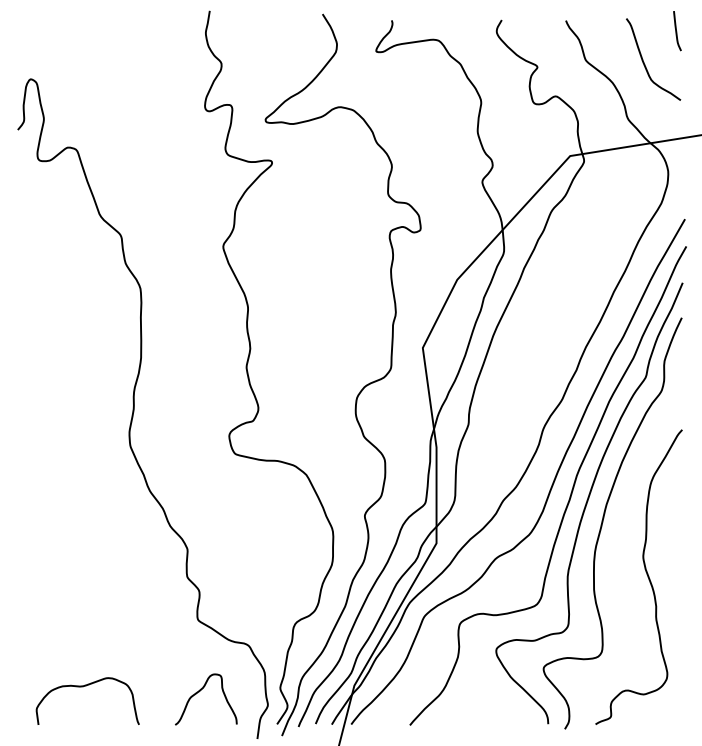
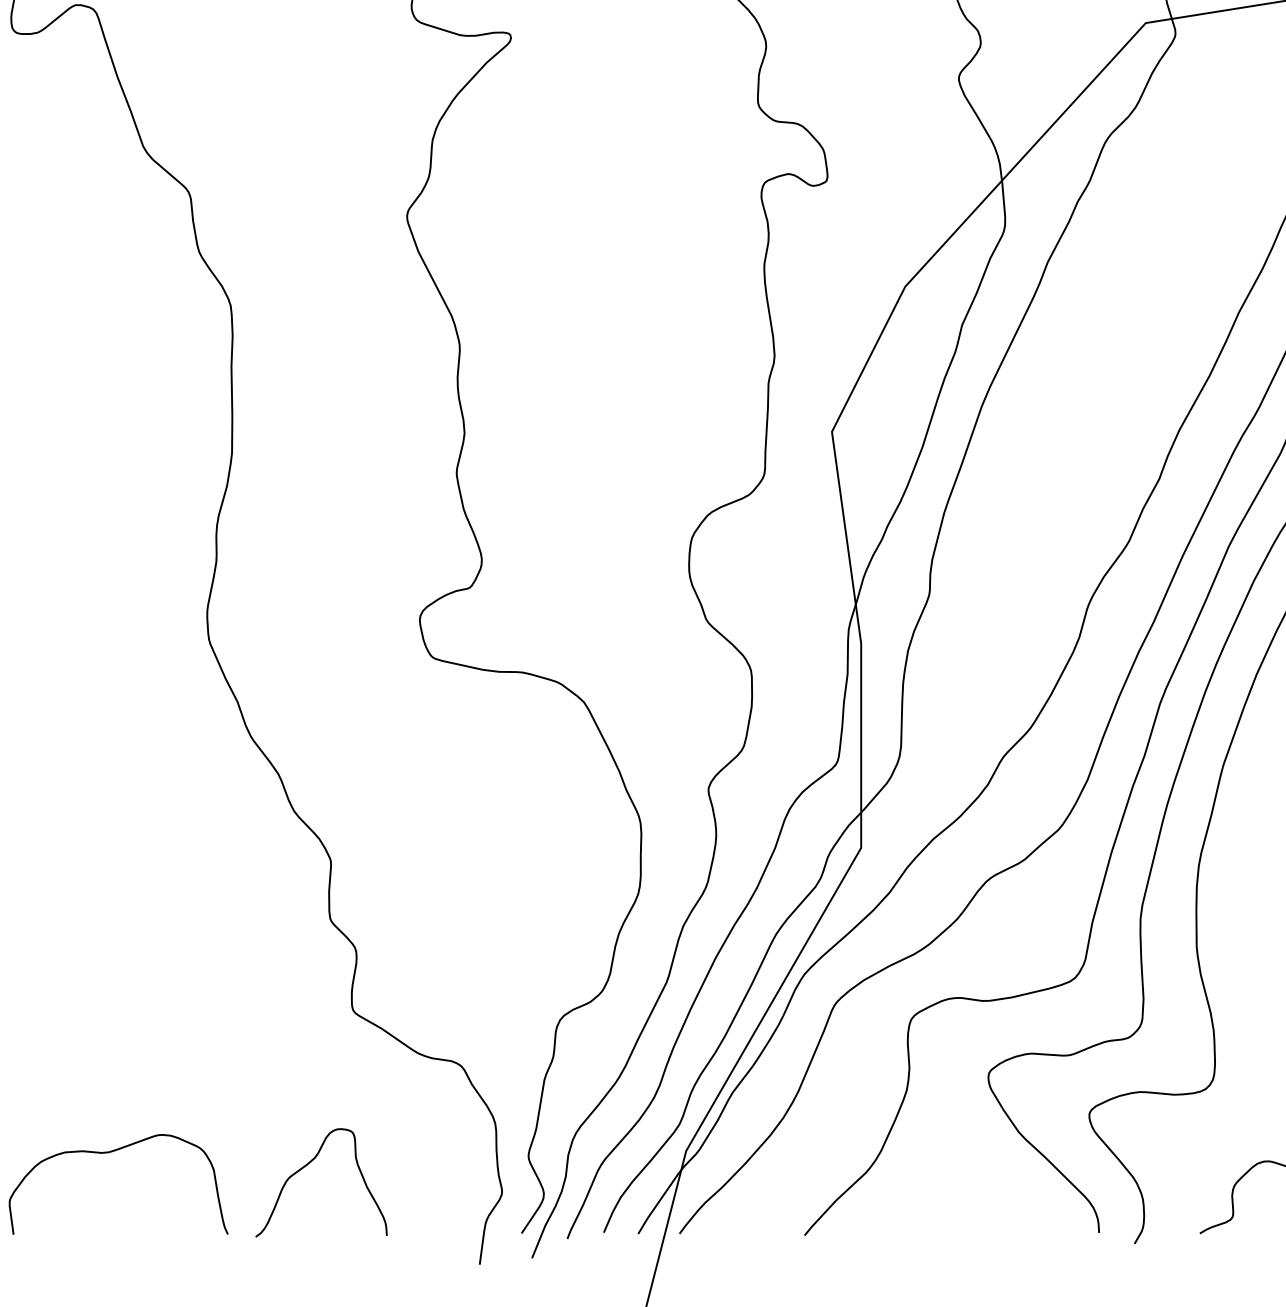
curve: (199, 692) -> (307, 1167), moved

